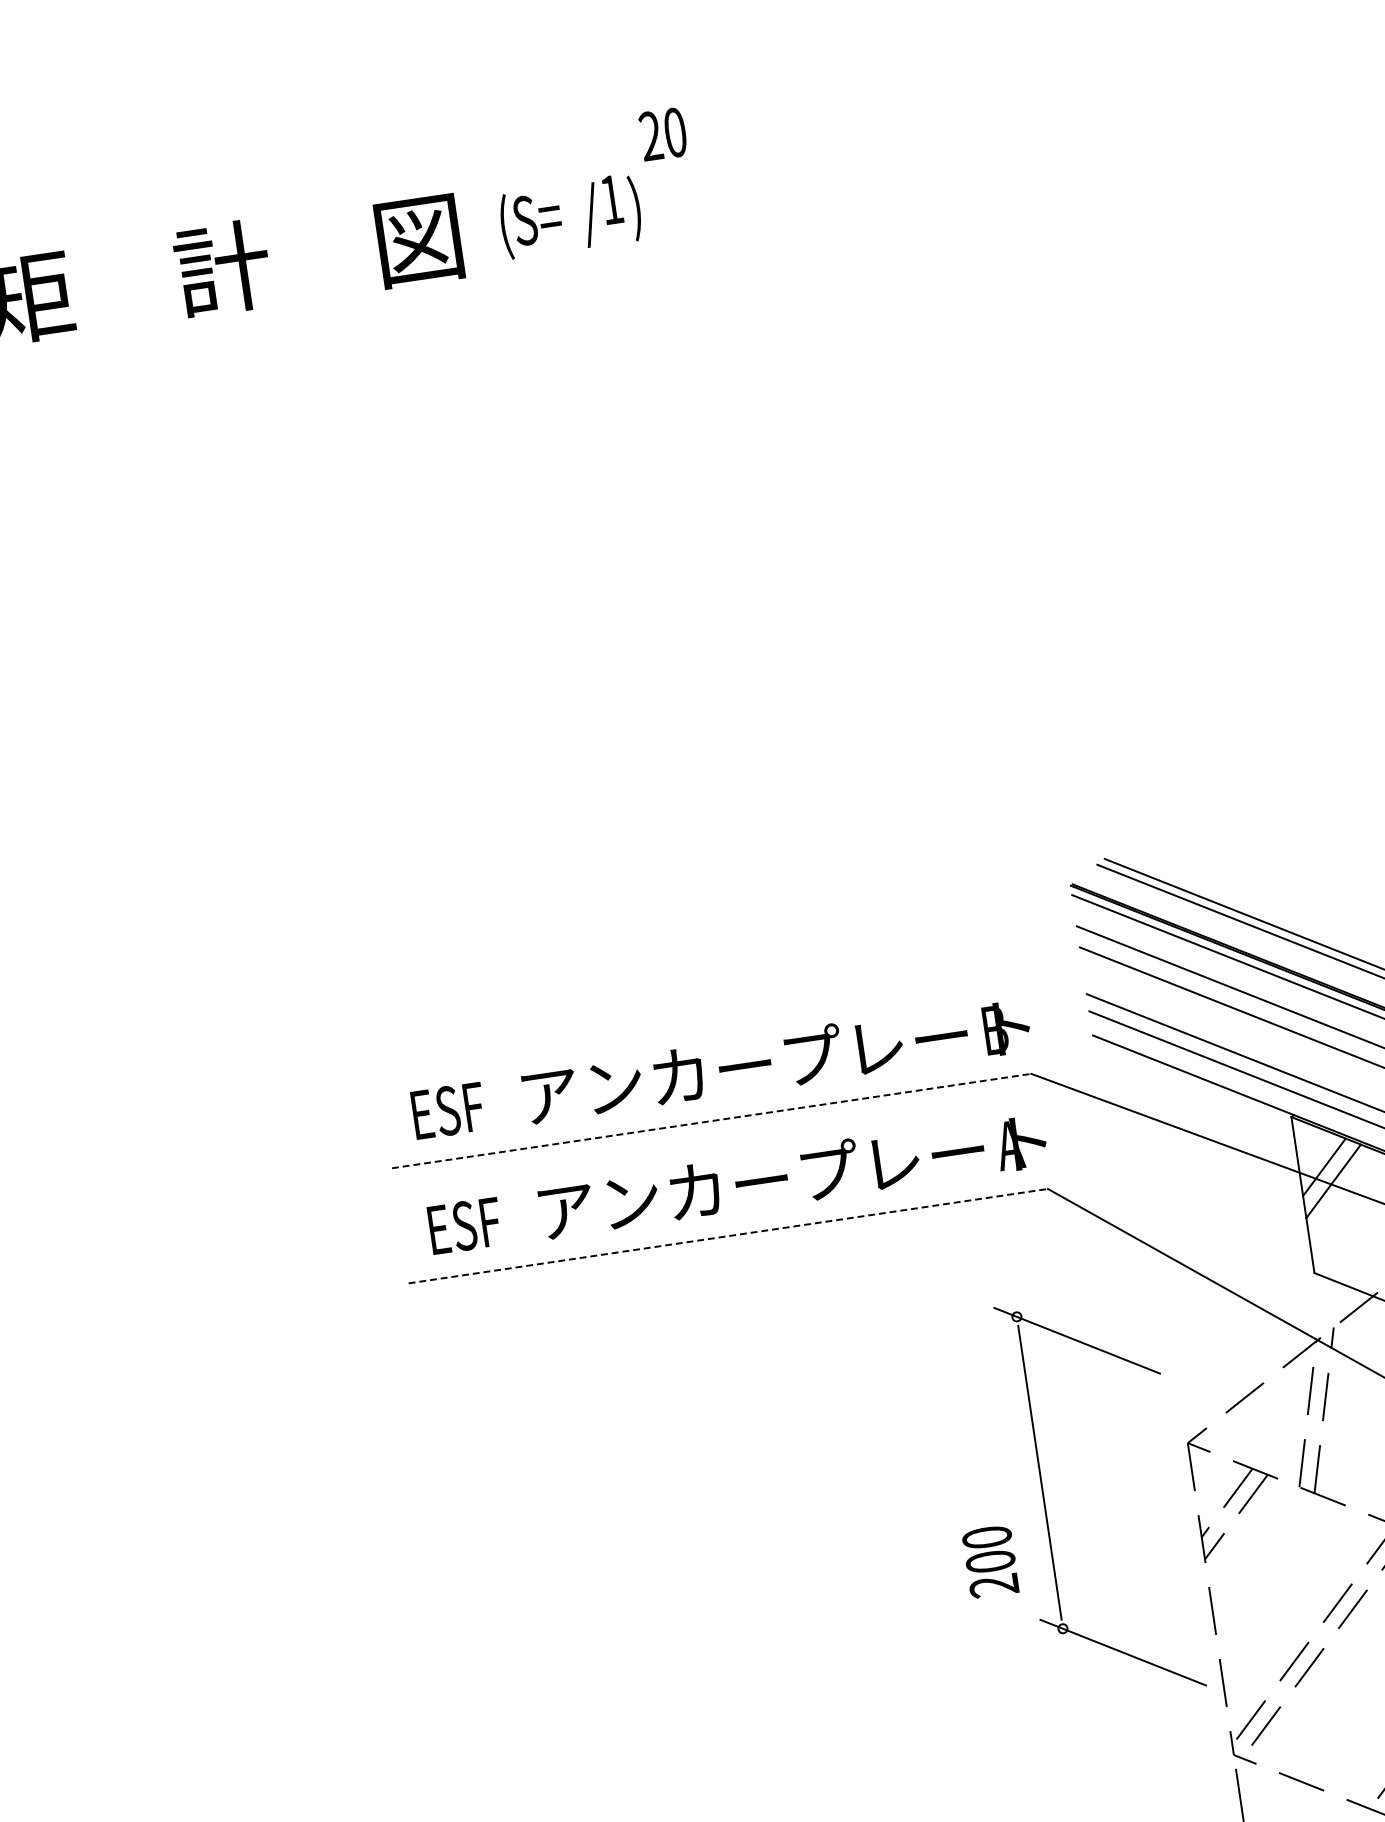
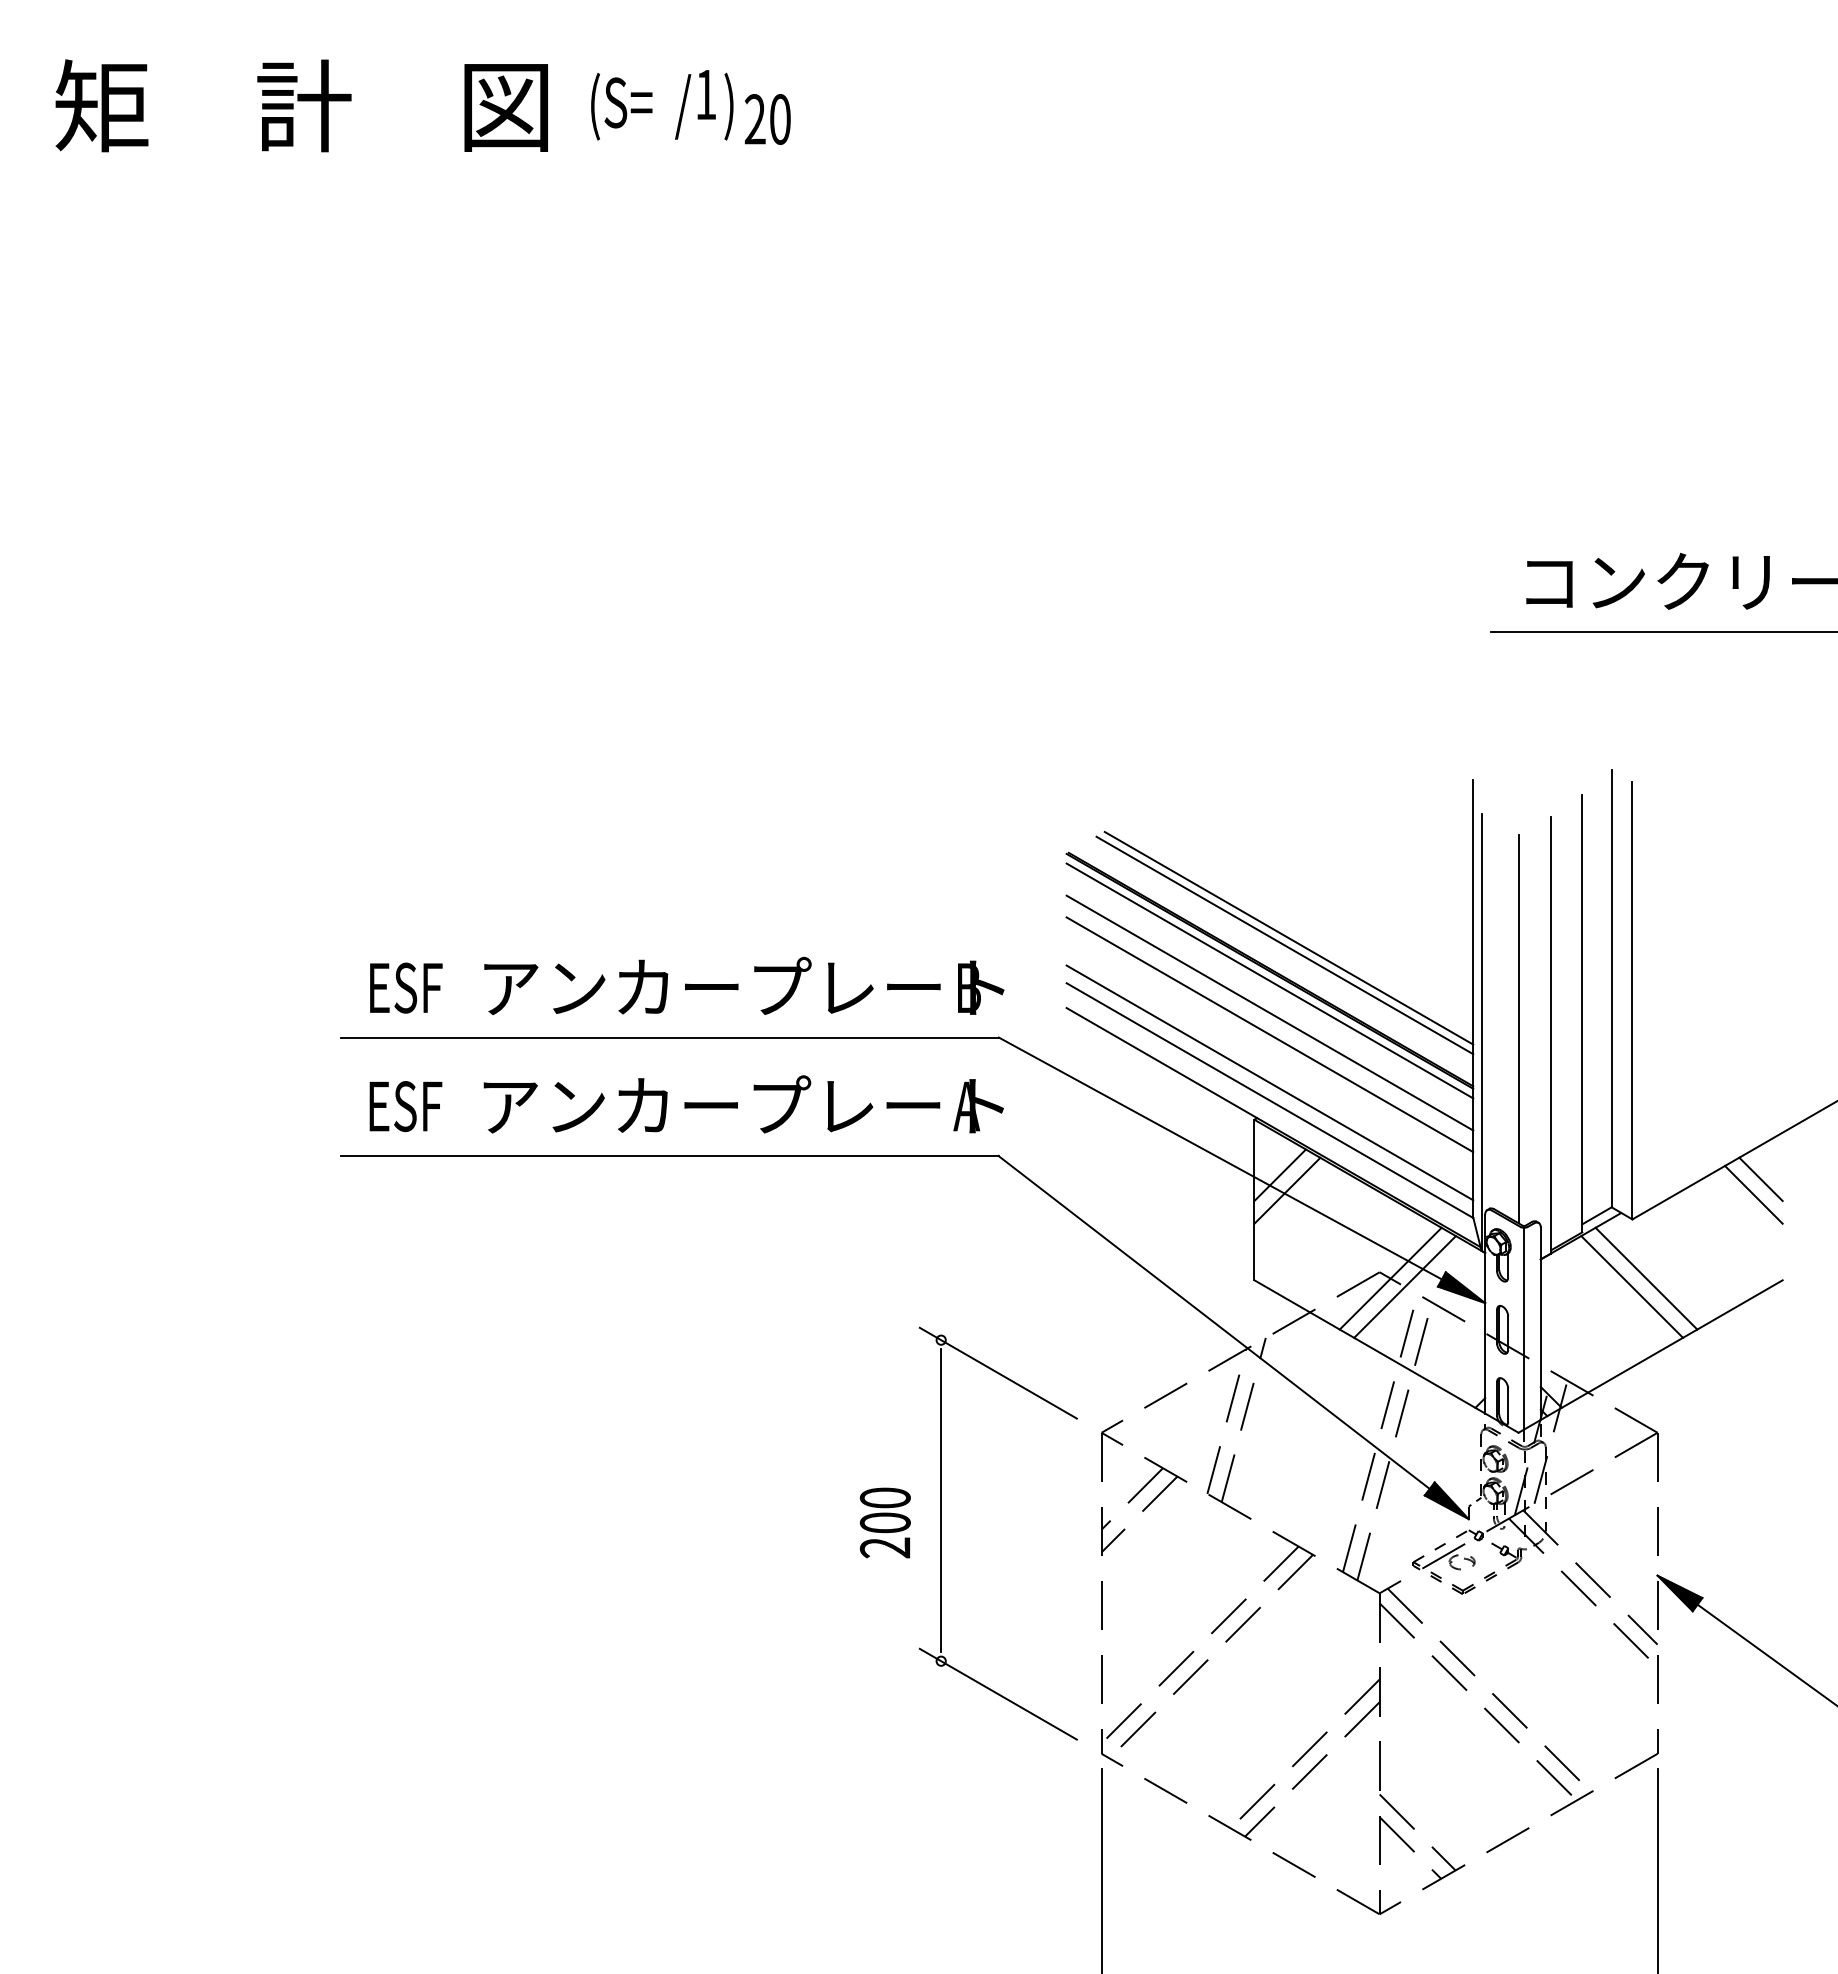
text: (662, 134) -> (767, 119), moved
line: (711, 1121) -> (669, 1037), dashed -> solid
line: (728, 1235) -> (669, 1155), dashed -> solid
part: (1044, 1504) -> (941, 1533), moved

